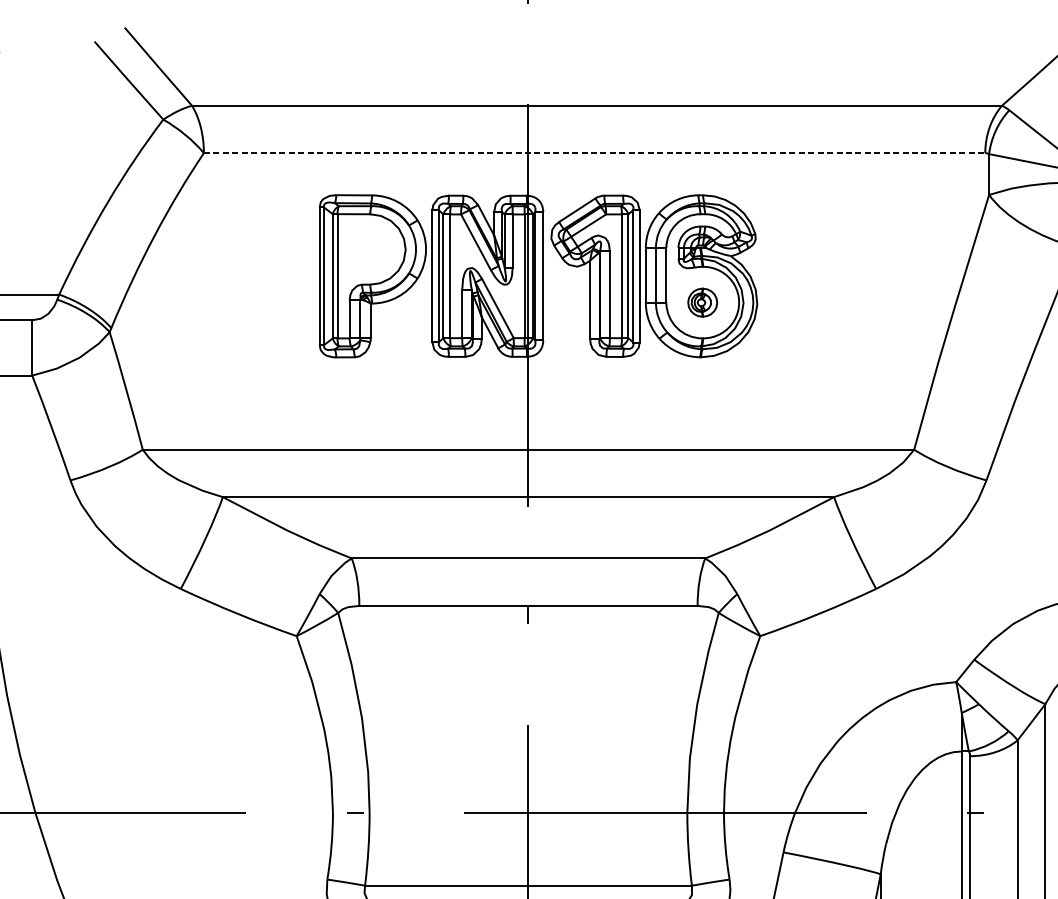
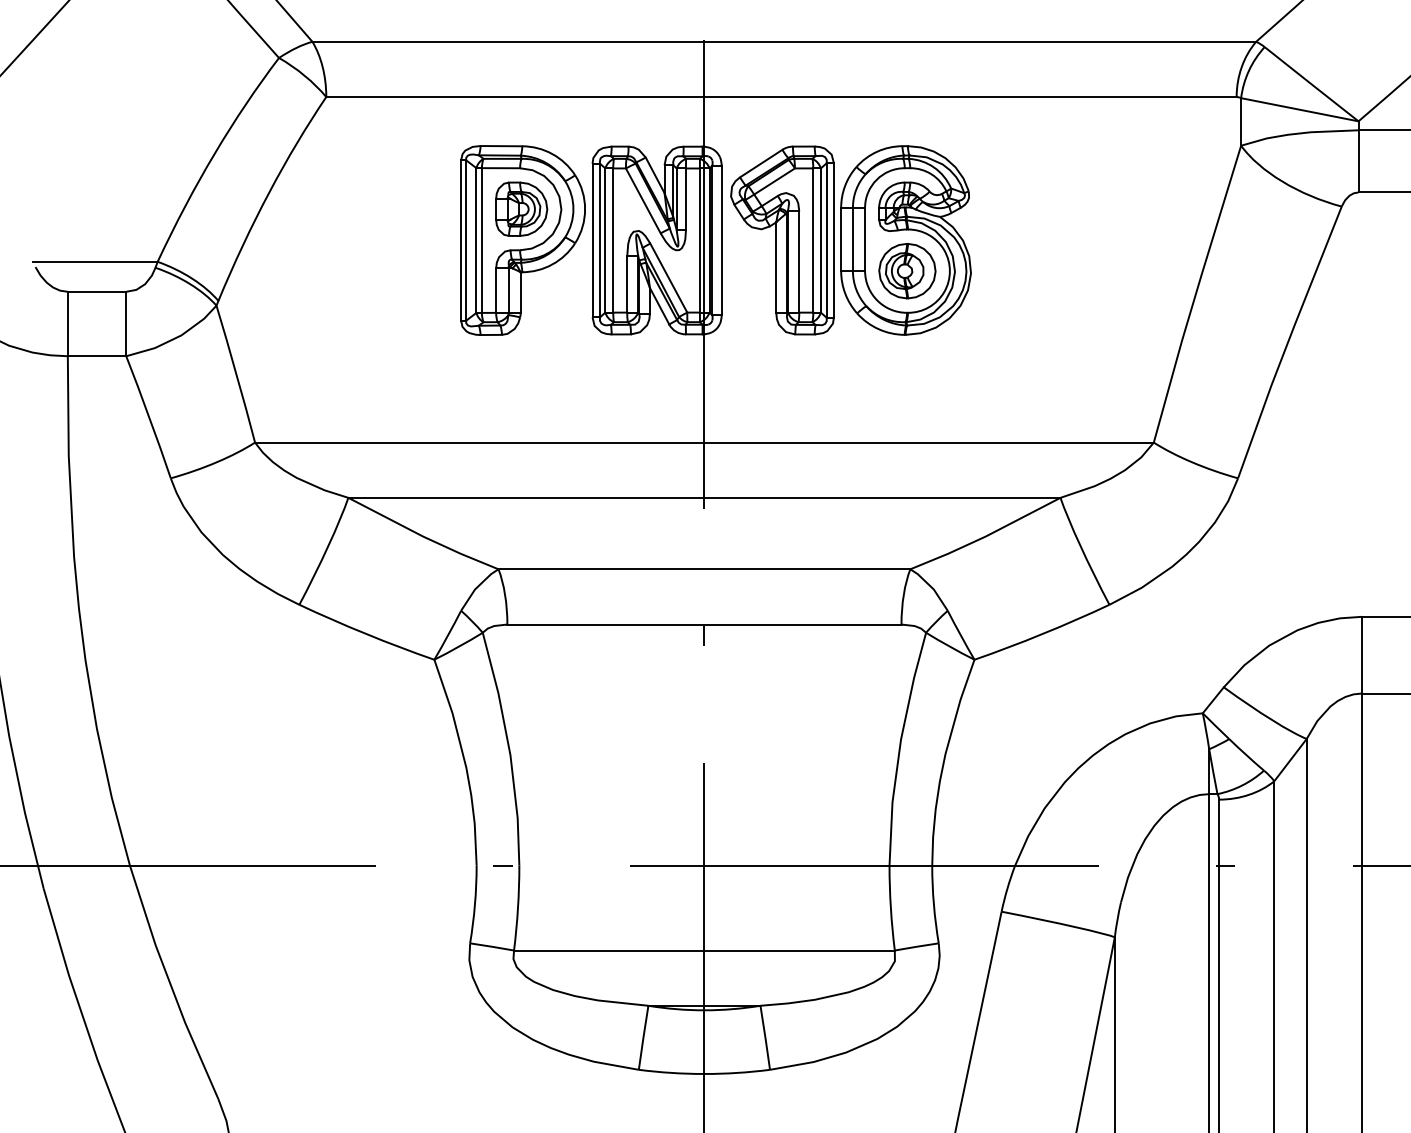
line: (594, 153) -> (781, 97), dashed -> solid
part: (371, 248) -> (521, 208), added
part: (702, 302) -> (907, 271), size x1.67

